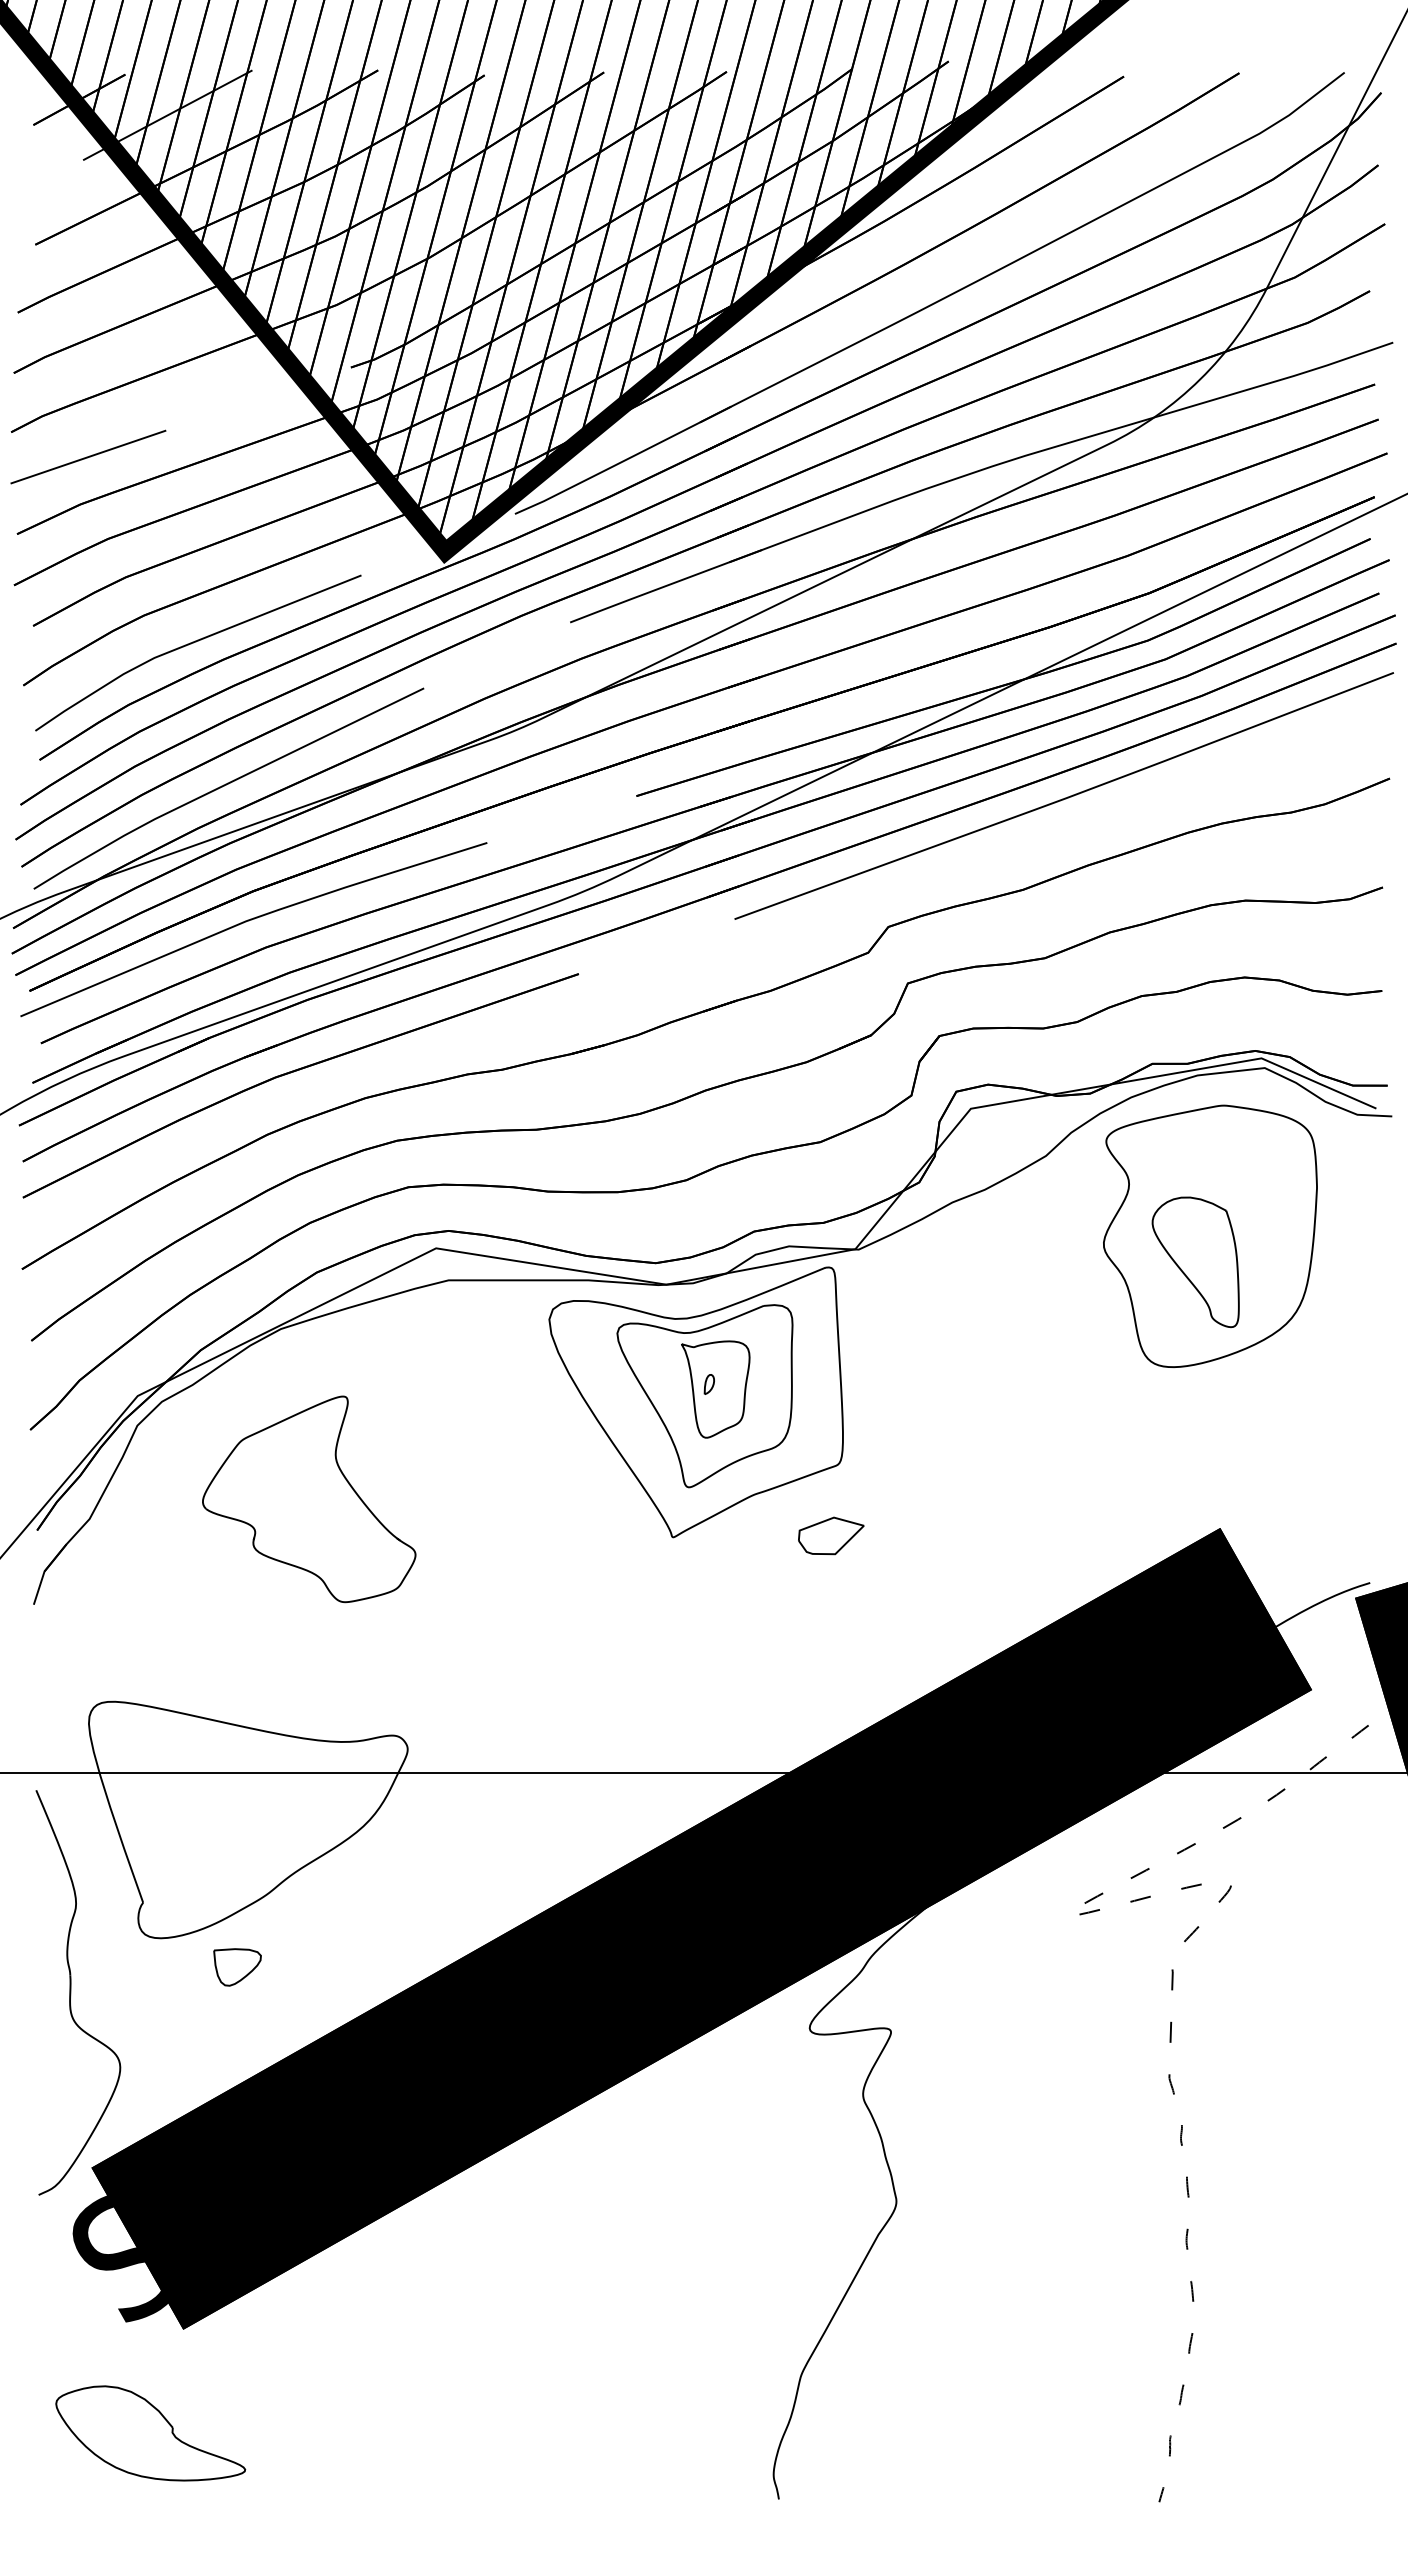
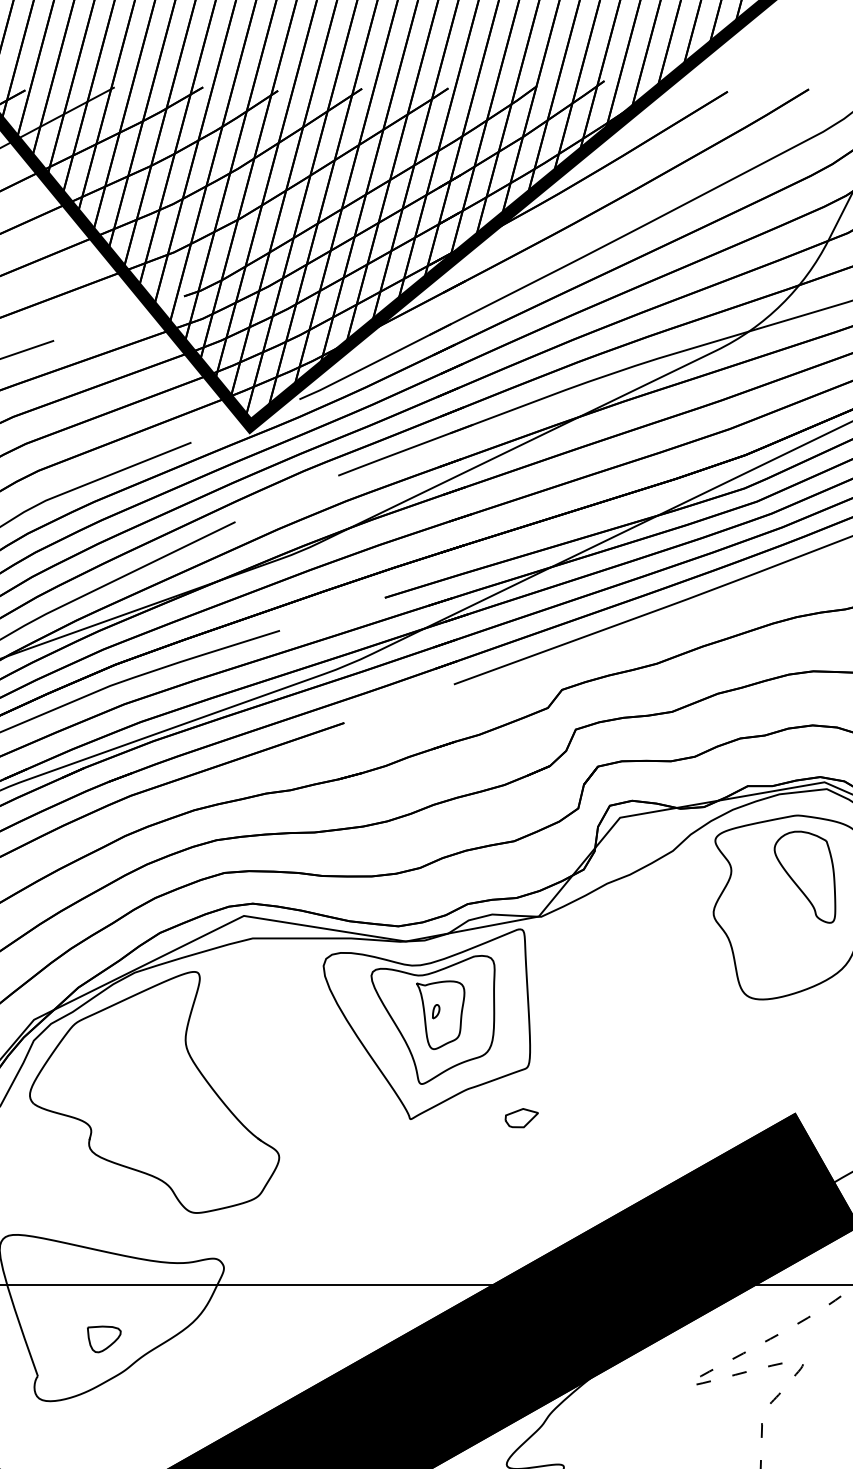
part: (1195, 1262) -> (804, 877), moved
part: (309, 1499) -> (154, 1092), size x1.67
part: (830, 1535) -> (521, 1117), size x0.71
part: (237, 1967) -> (104, 1339), moved

